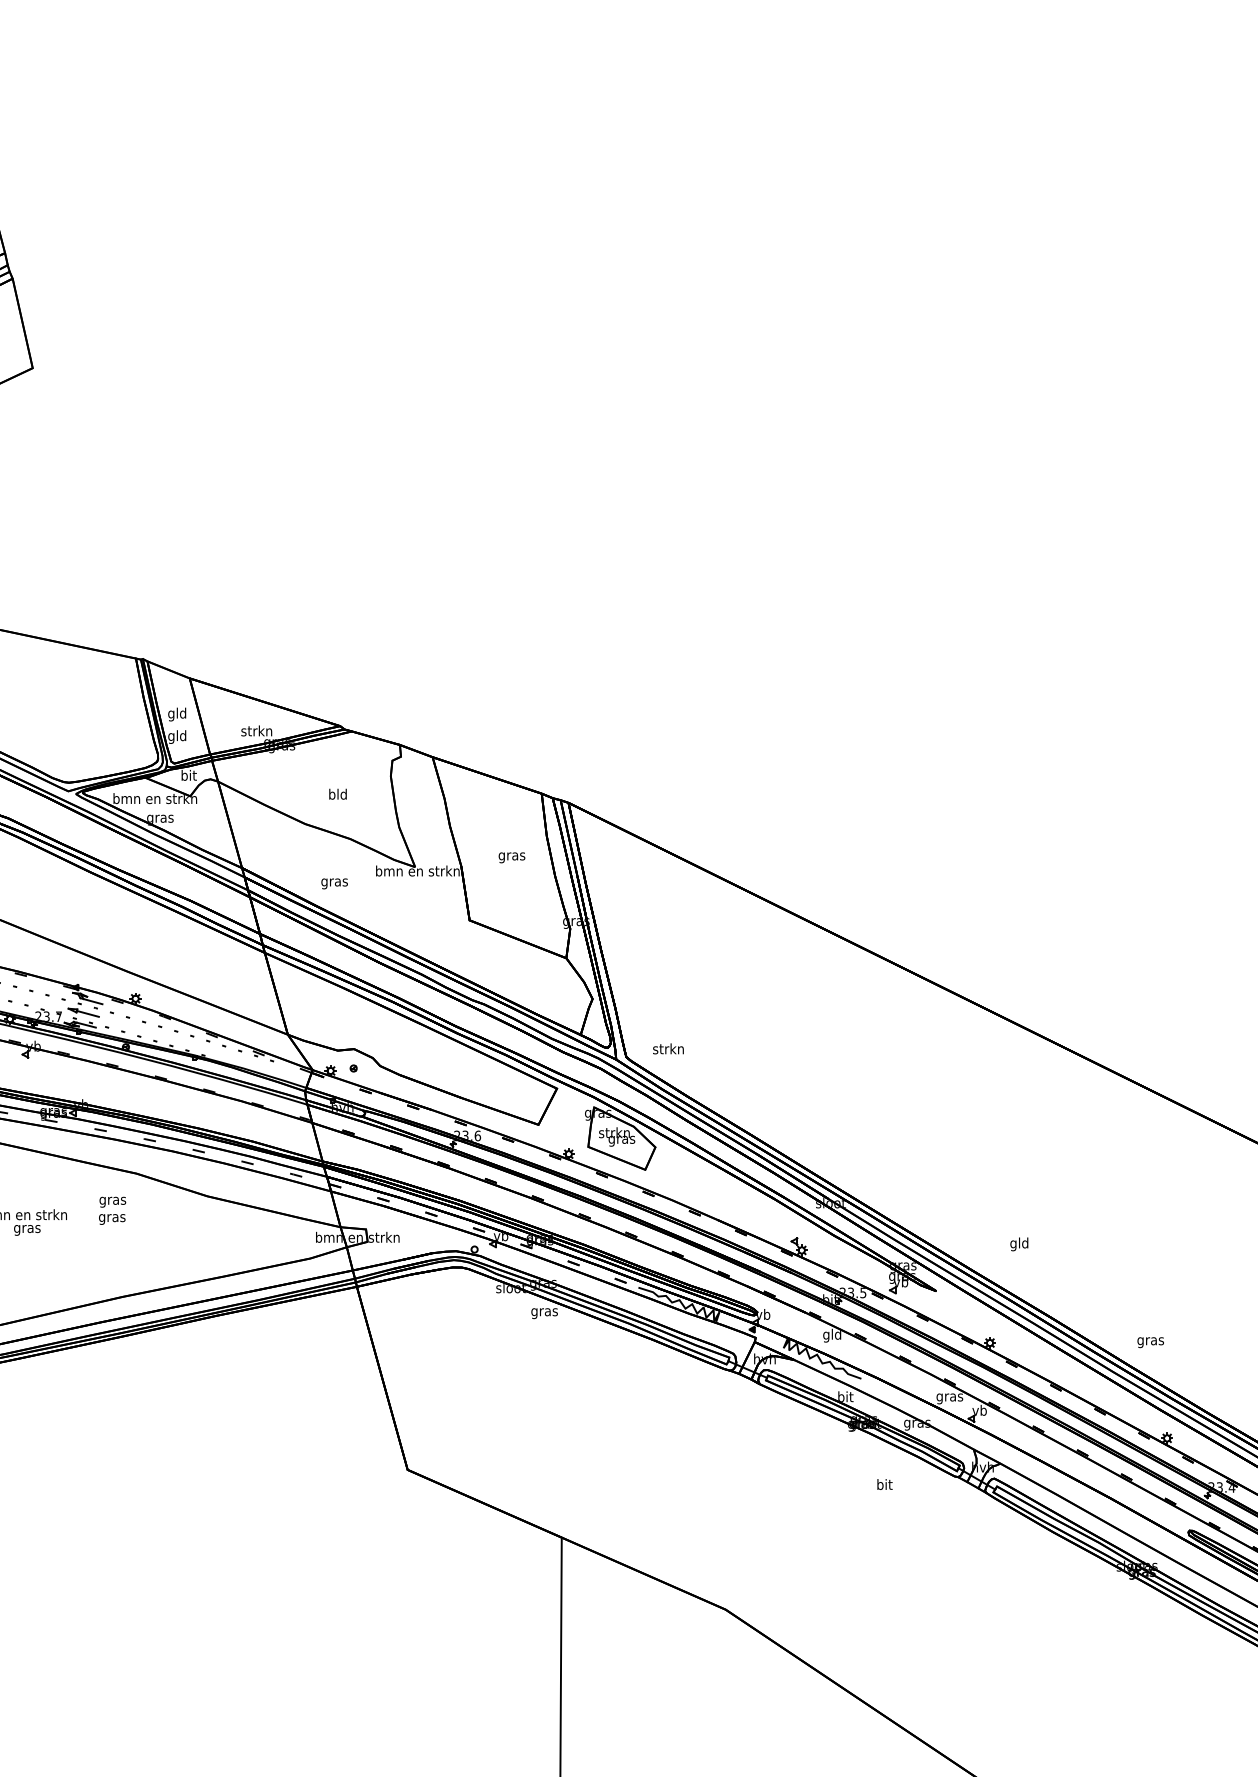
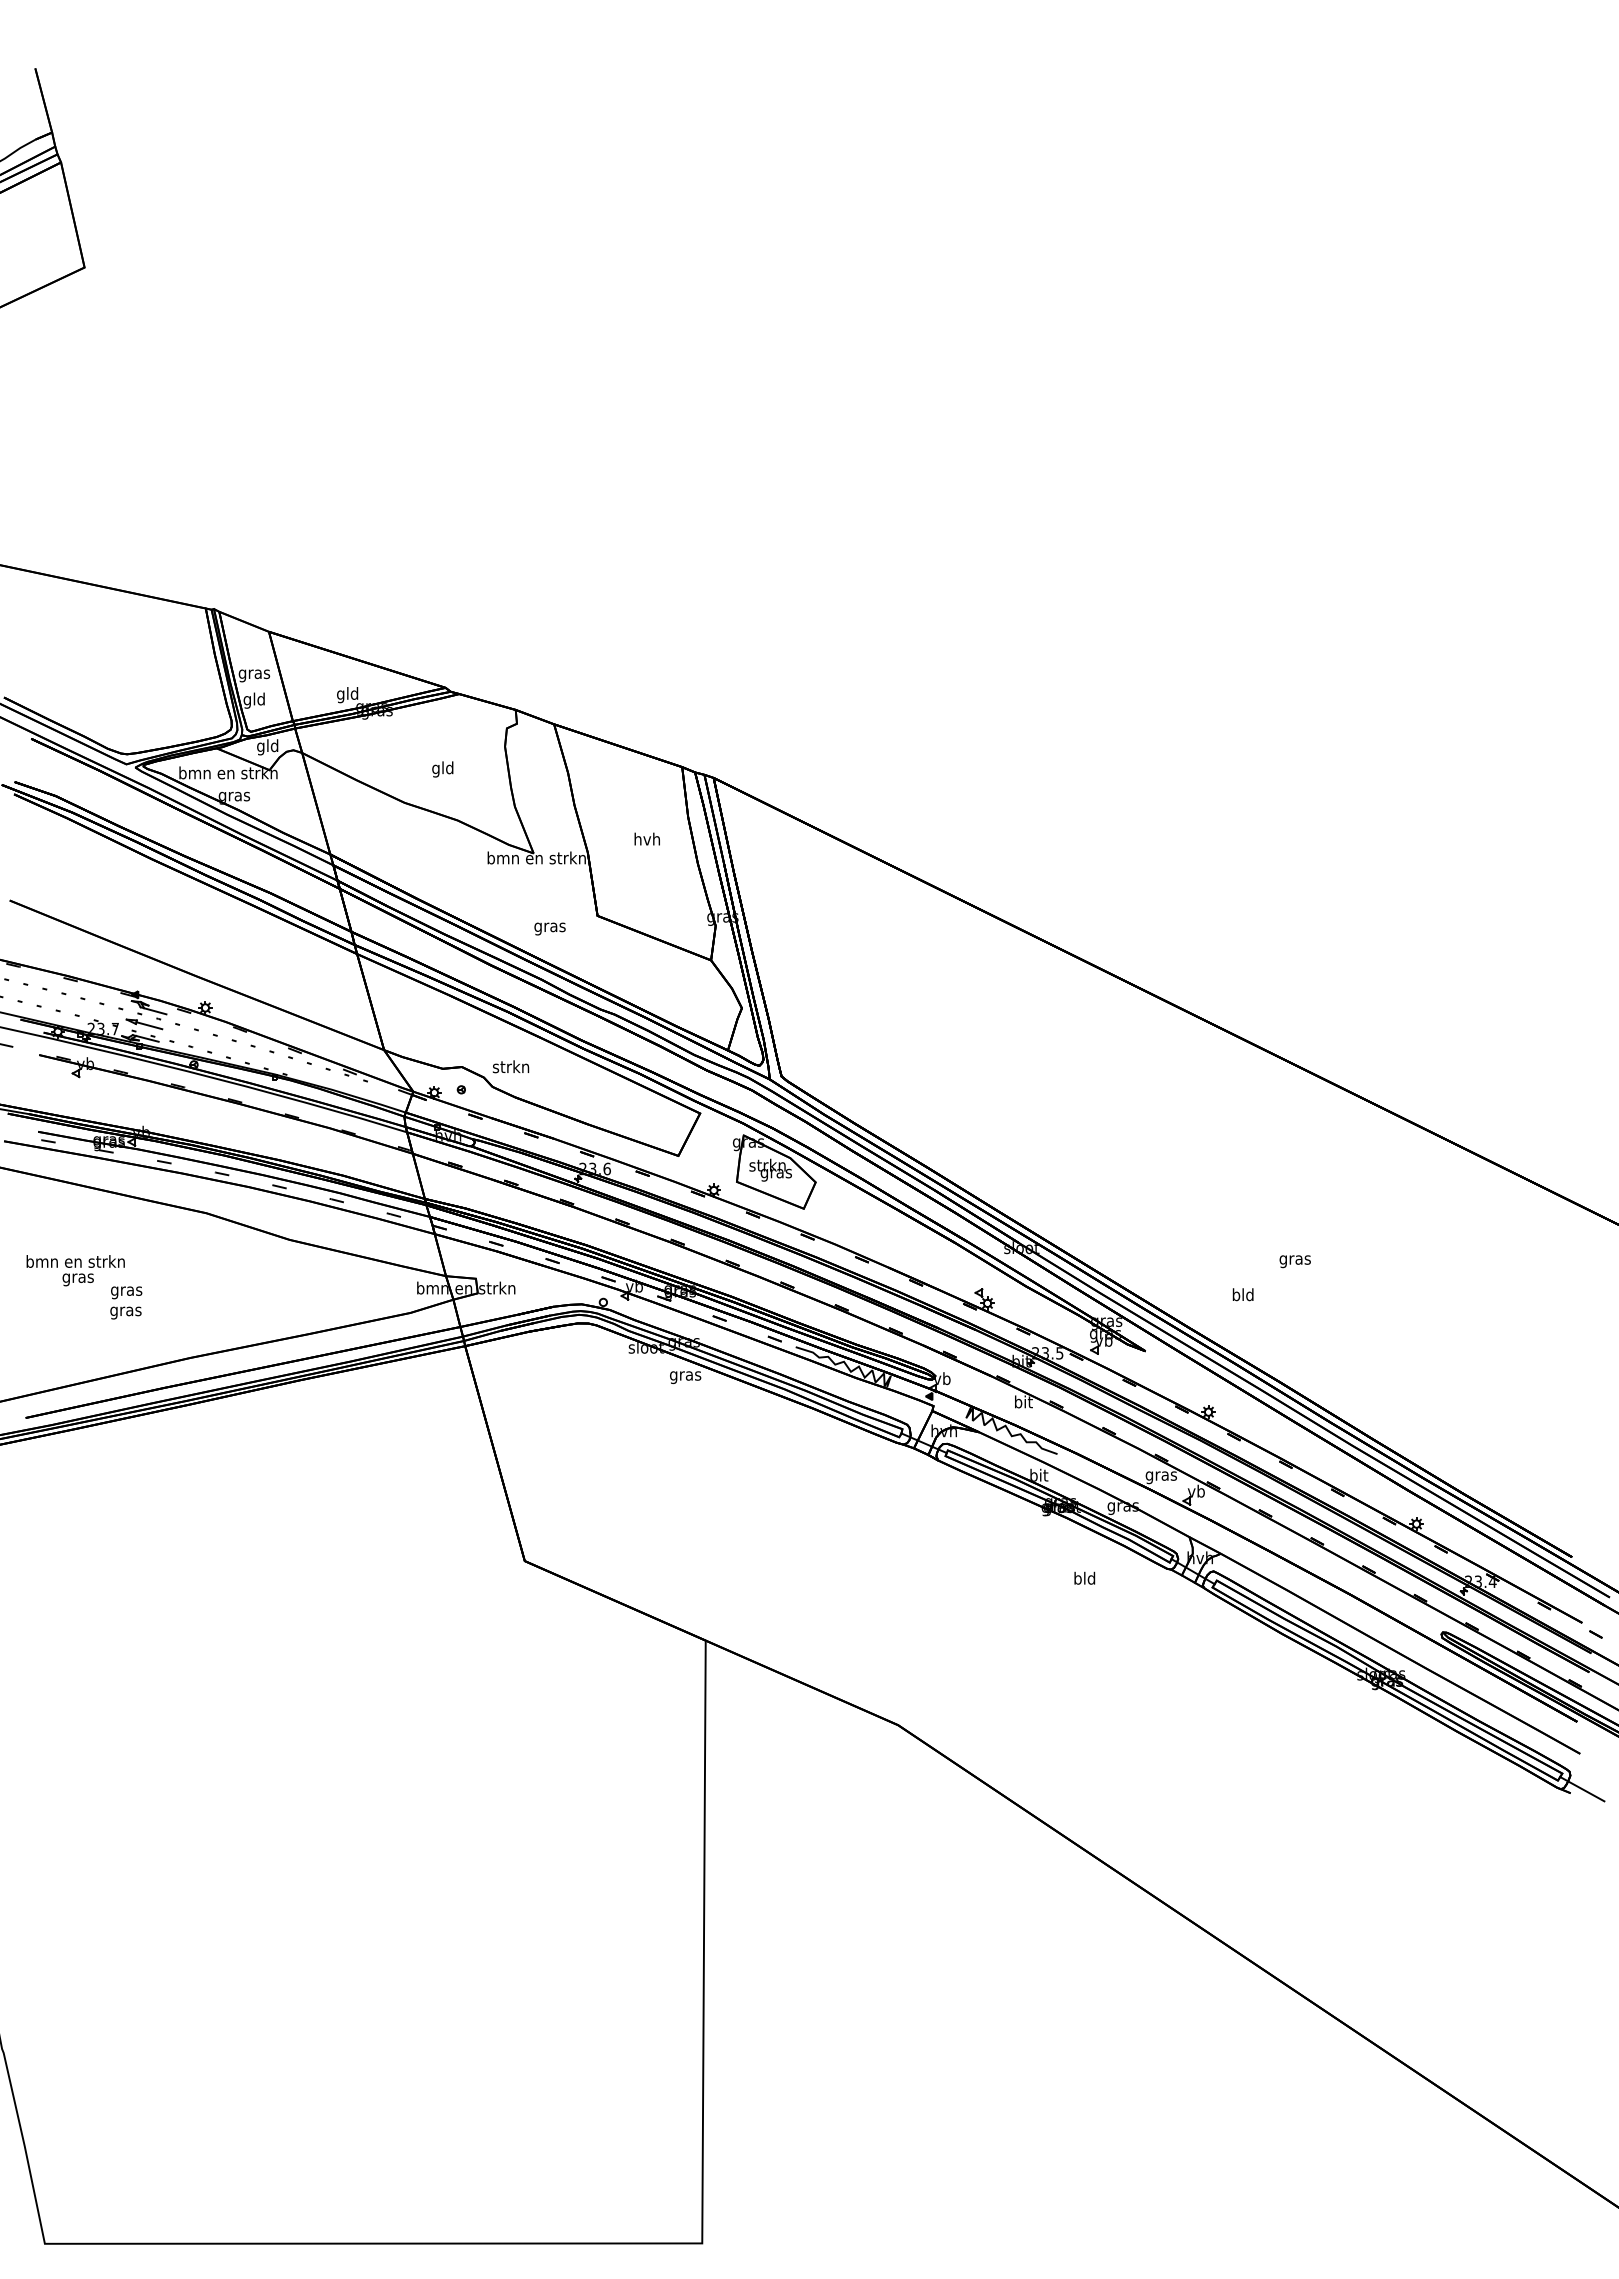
text: (177, 714) -> (254, 674), gld -> gras
text: (256, 732) -> (347, 695), strkn -> gld
text: (188, 776) -> (267, 747), bit -> gld
text: (331, 795) -> (435, 769), bld -> gld
text: (511, 856) -> (646, 840), gras -> hvh
text: (334, 883) -> (549, 928), moved
text: (668, 1048) -> (511, 1066), moved
text: (112, 1210) -> (126, 1302), moved
text: (1013, 1244) -> (1236, 1296), gld -> bld
text: (831, 1335) -> (1022, 1403), gld -> bit
text: (1150, 1342) -> (1294, 1261), moved
text: (884, 1483) -> (1084, 1577), bit -> bld

